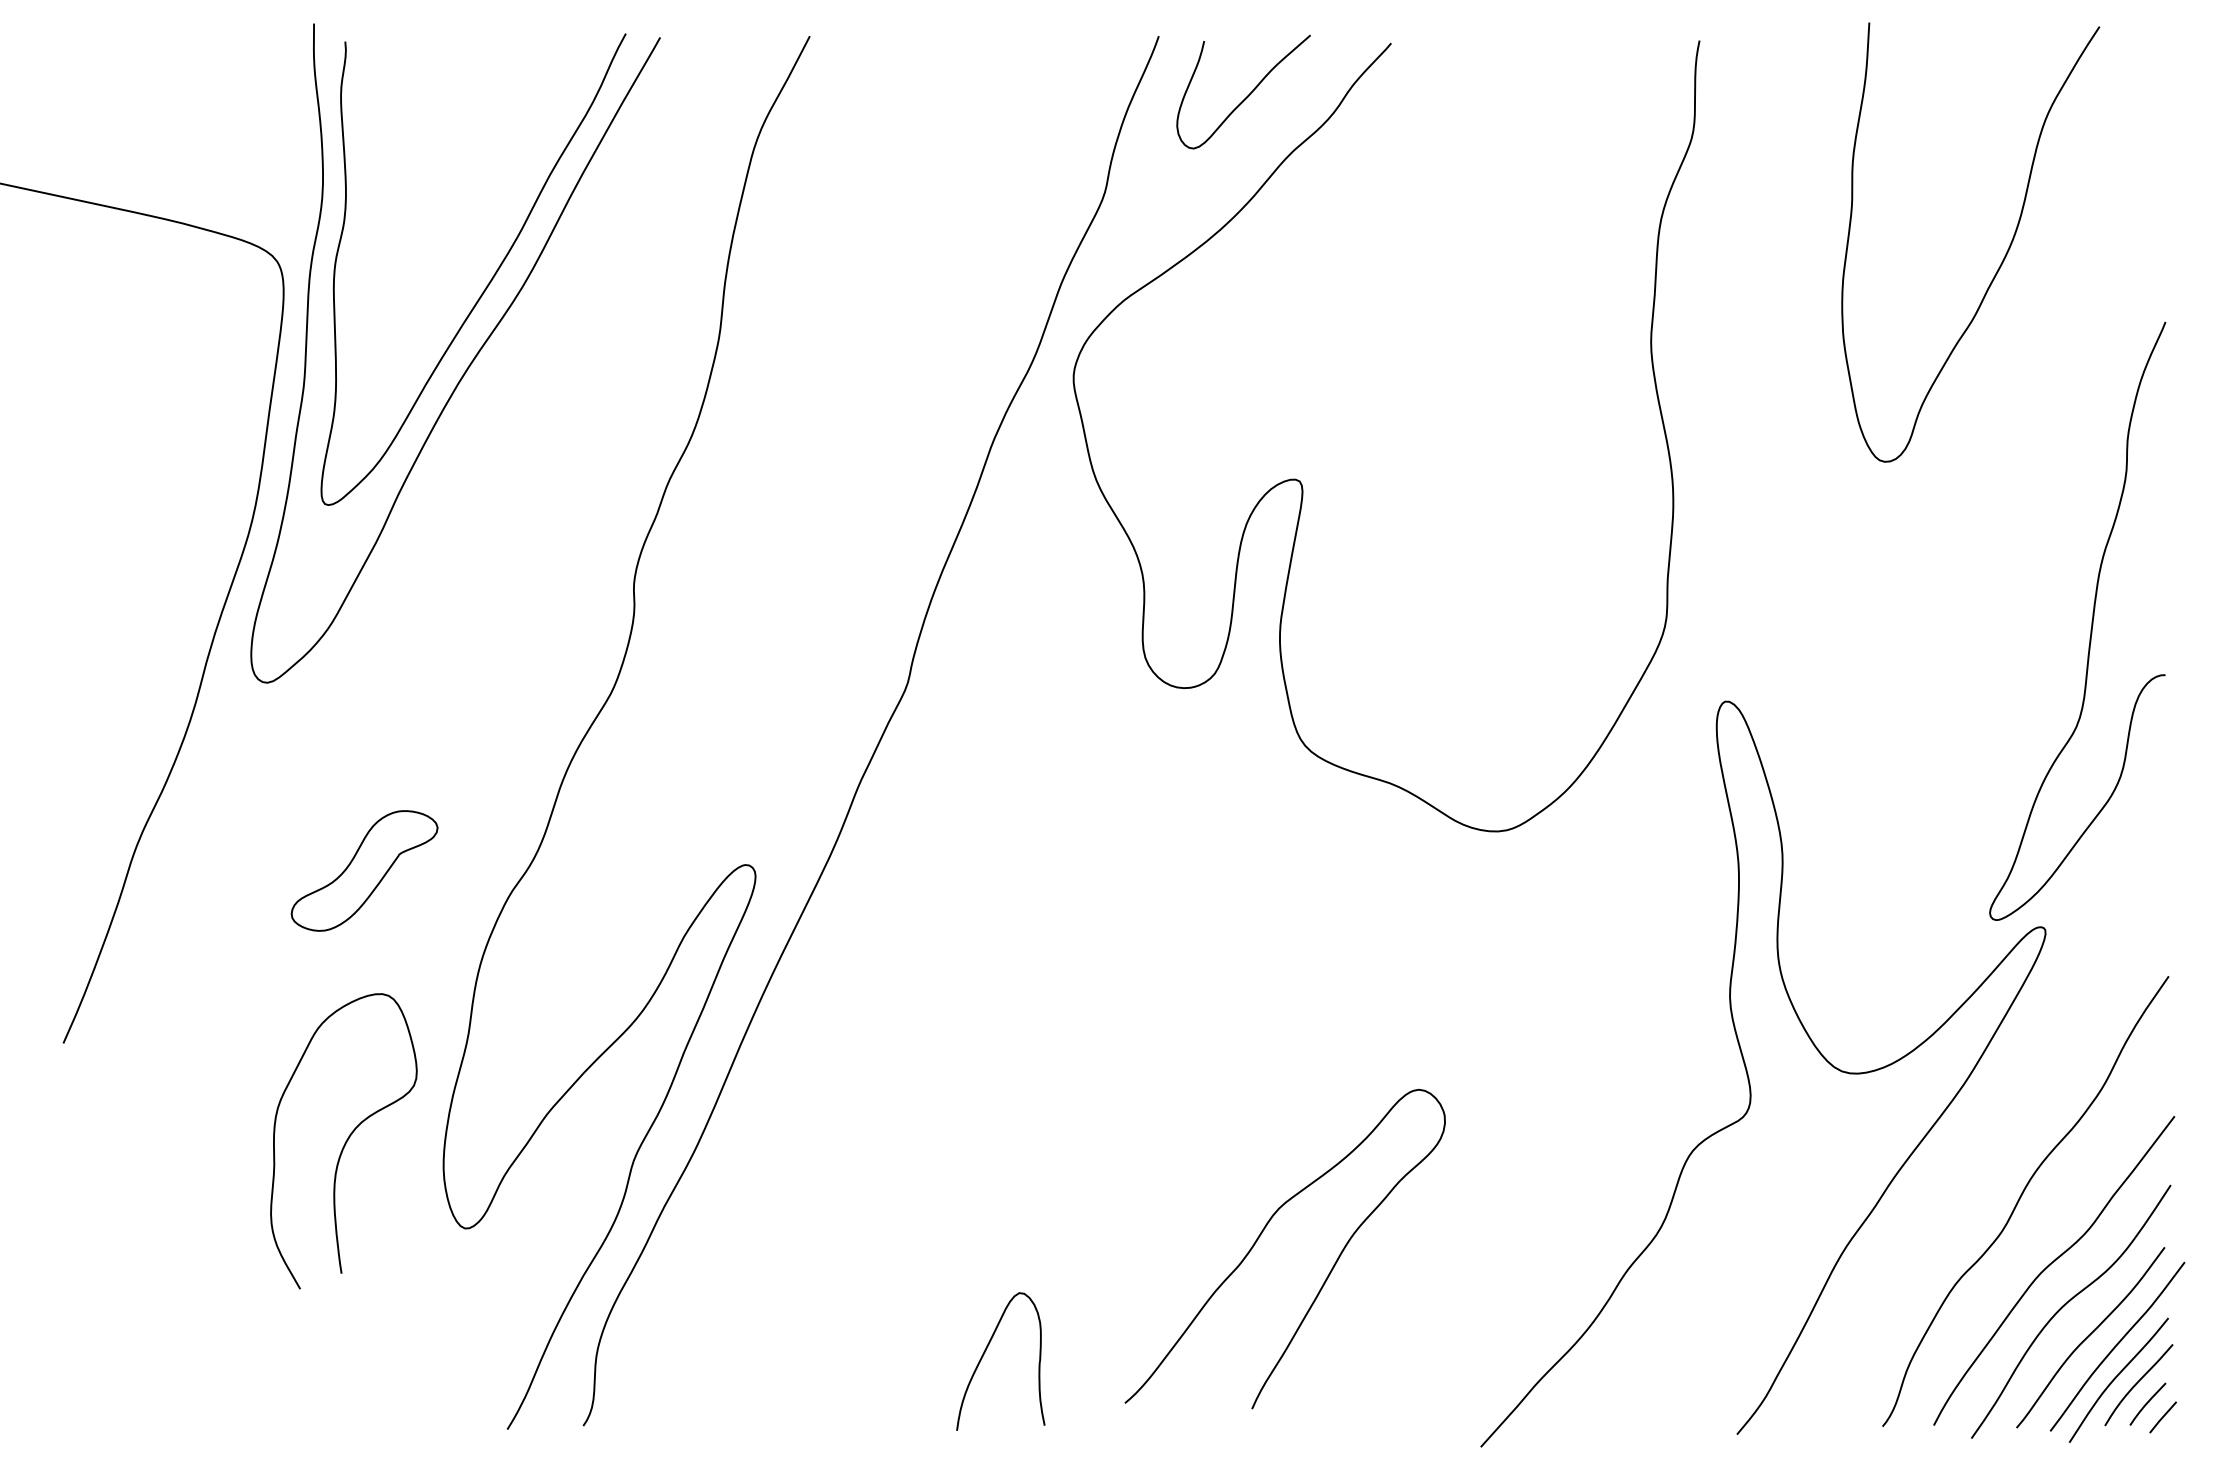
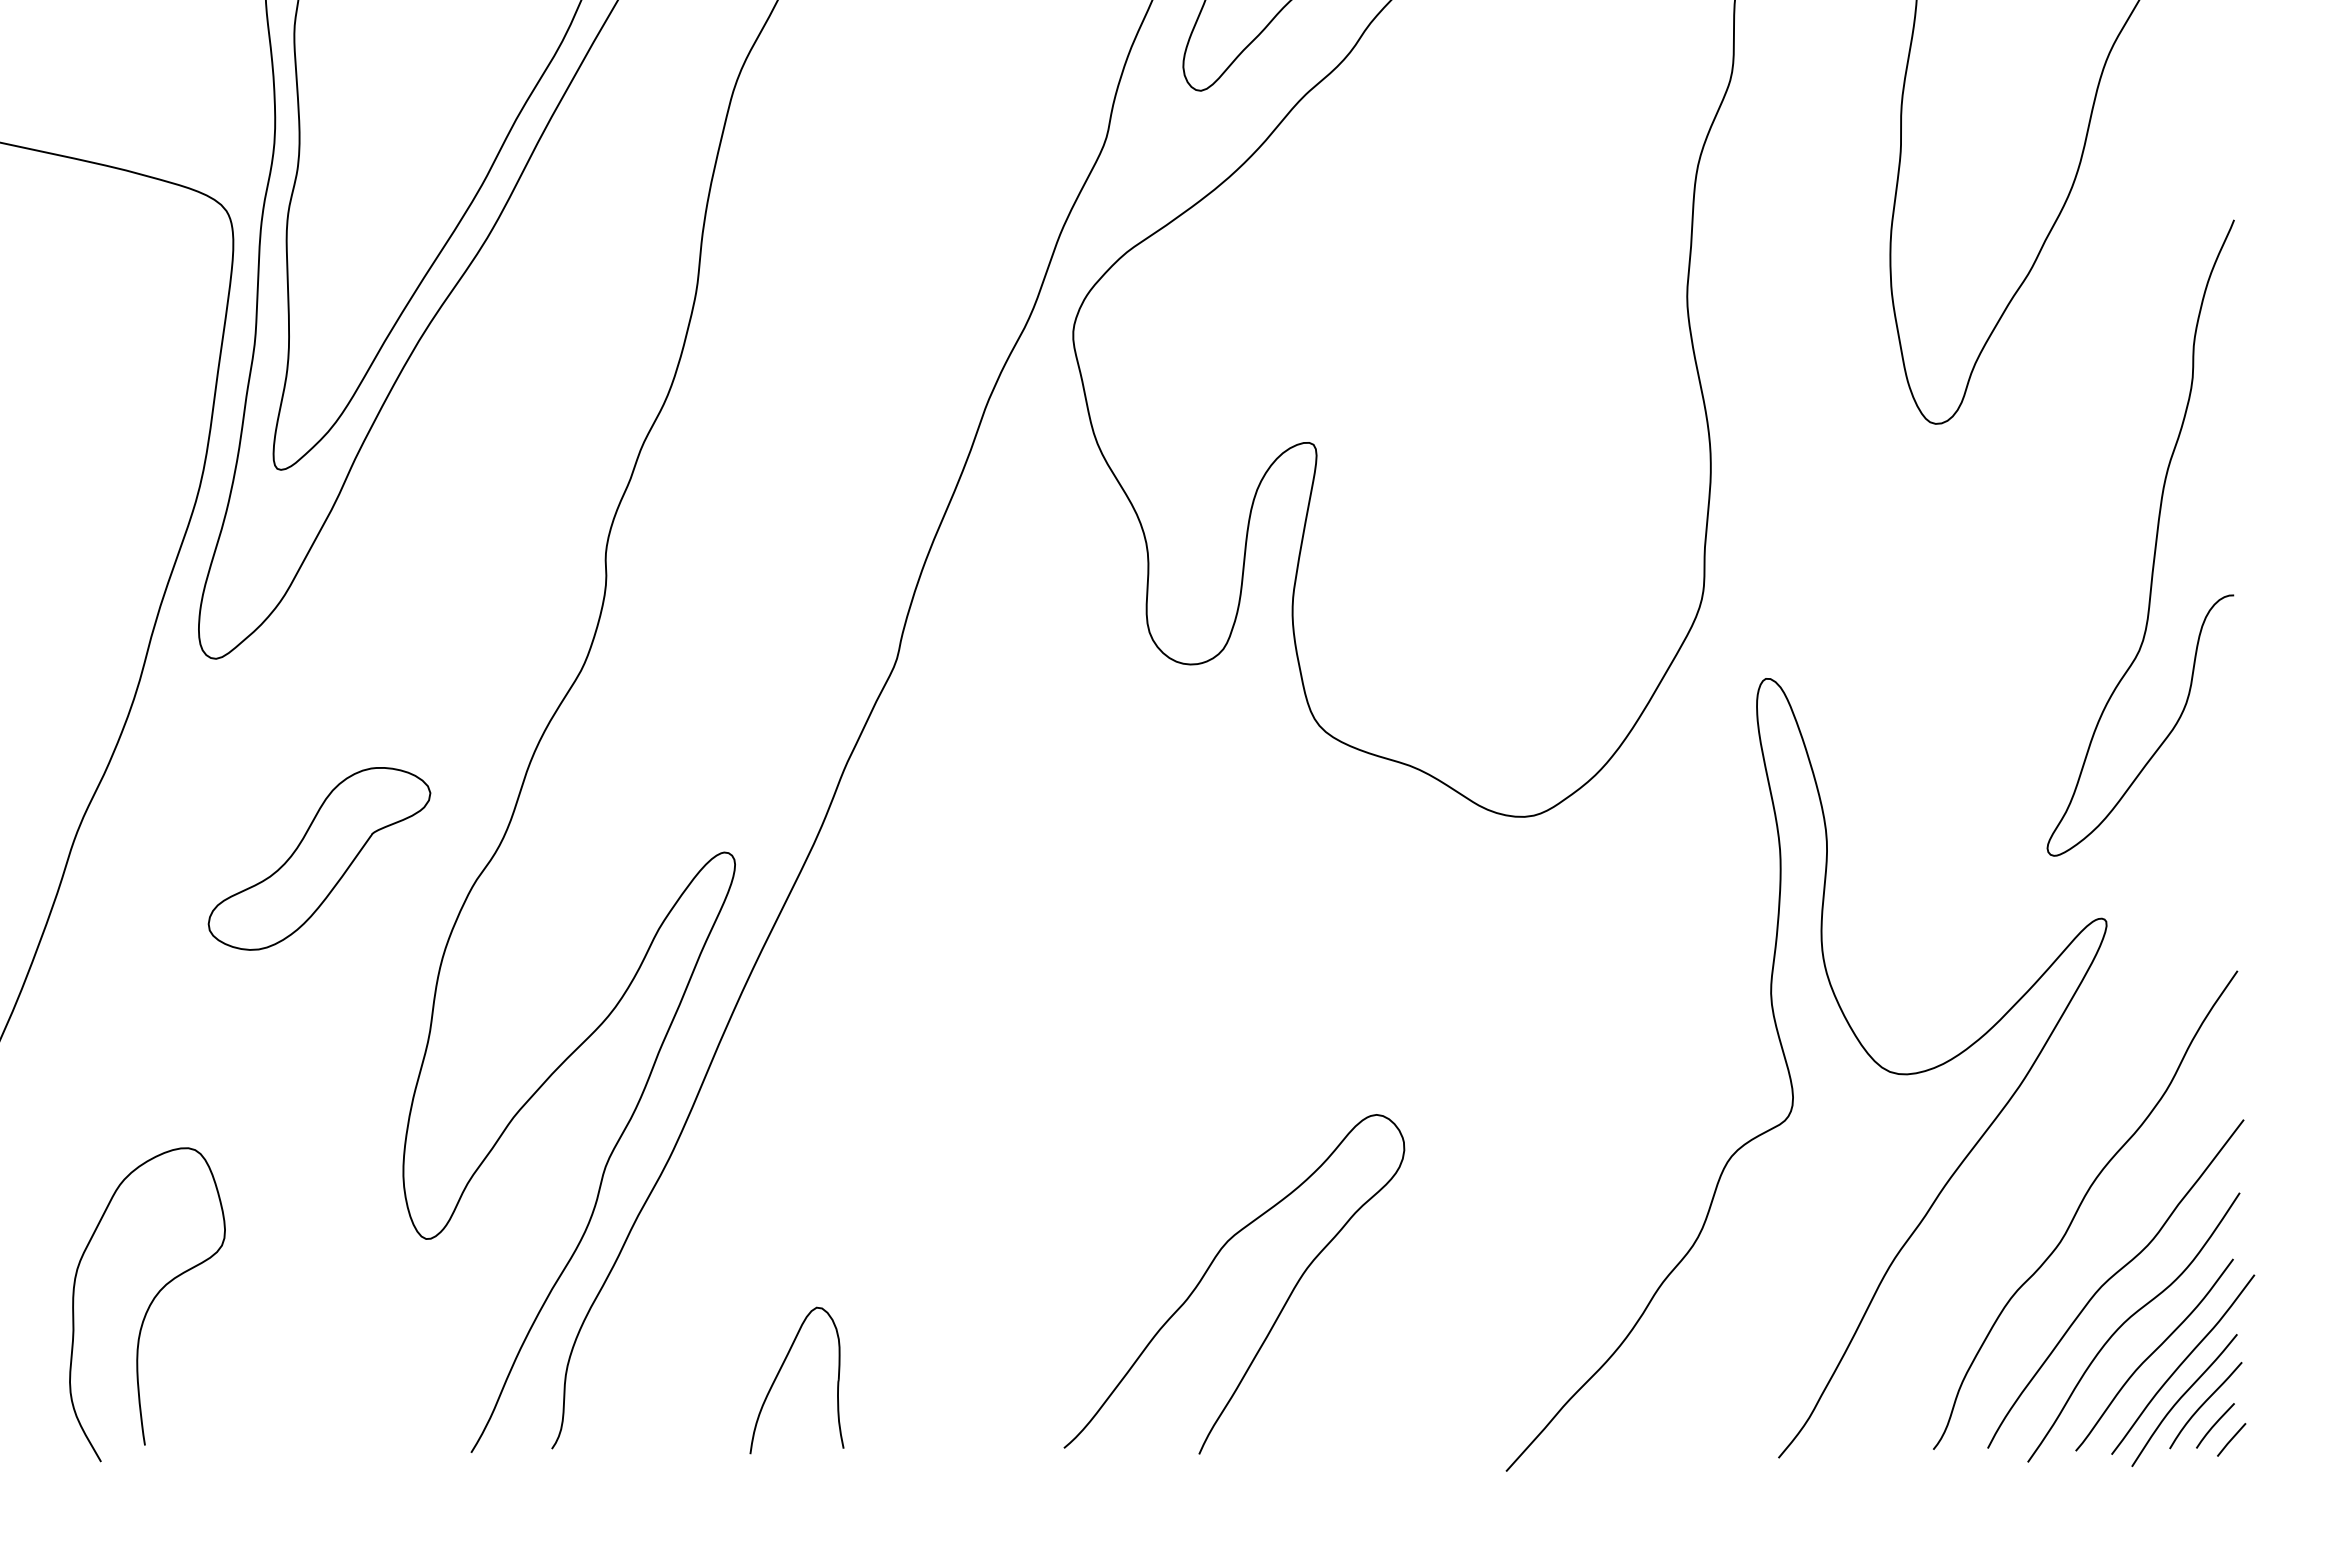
curve: (2091, 620) -> (2155, 537), moved
part: (364, 870) -> (319, 858), size x1.43
curve: (345, 1141) -> (149, 1304), moved
curve: (1262, 1233) -> (1210, 1267), moved
part: (984, 1354) -> (779, 1372), moved

